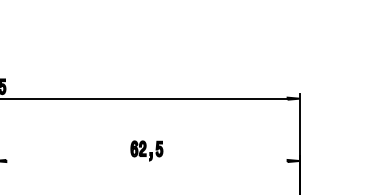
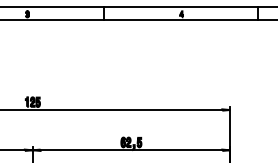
line: (147, 161) -> (131, 150), added

